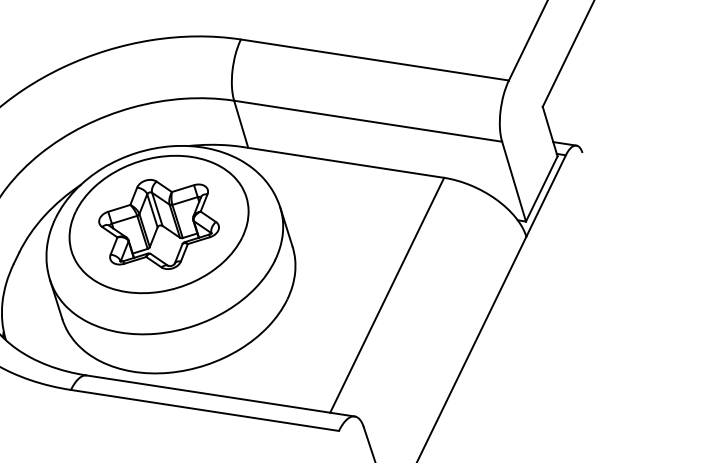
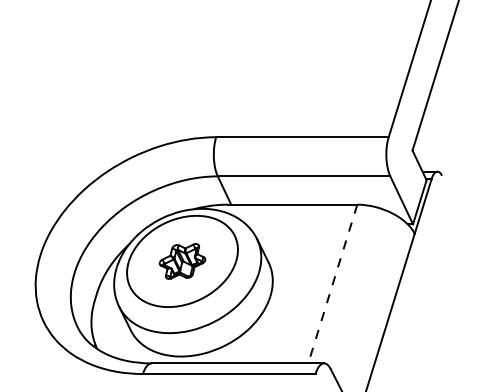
part: (159, 224) -> (182, 261), size x0.6
line: (386, 295) -> (332, 284), solid -> dashed

